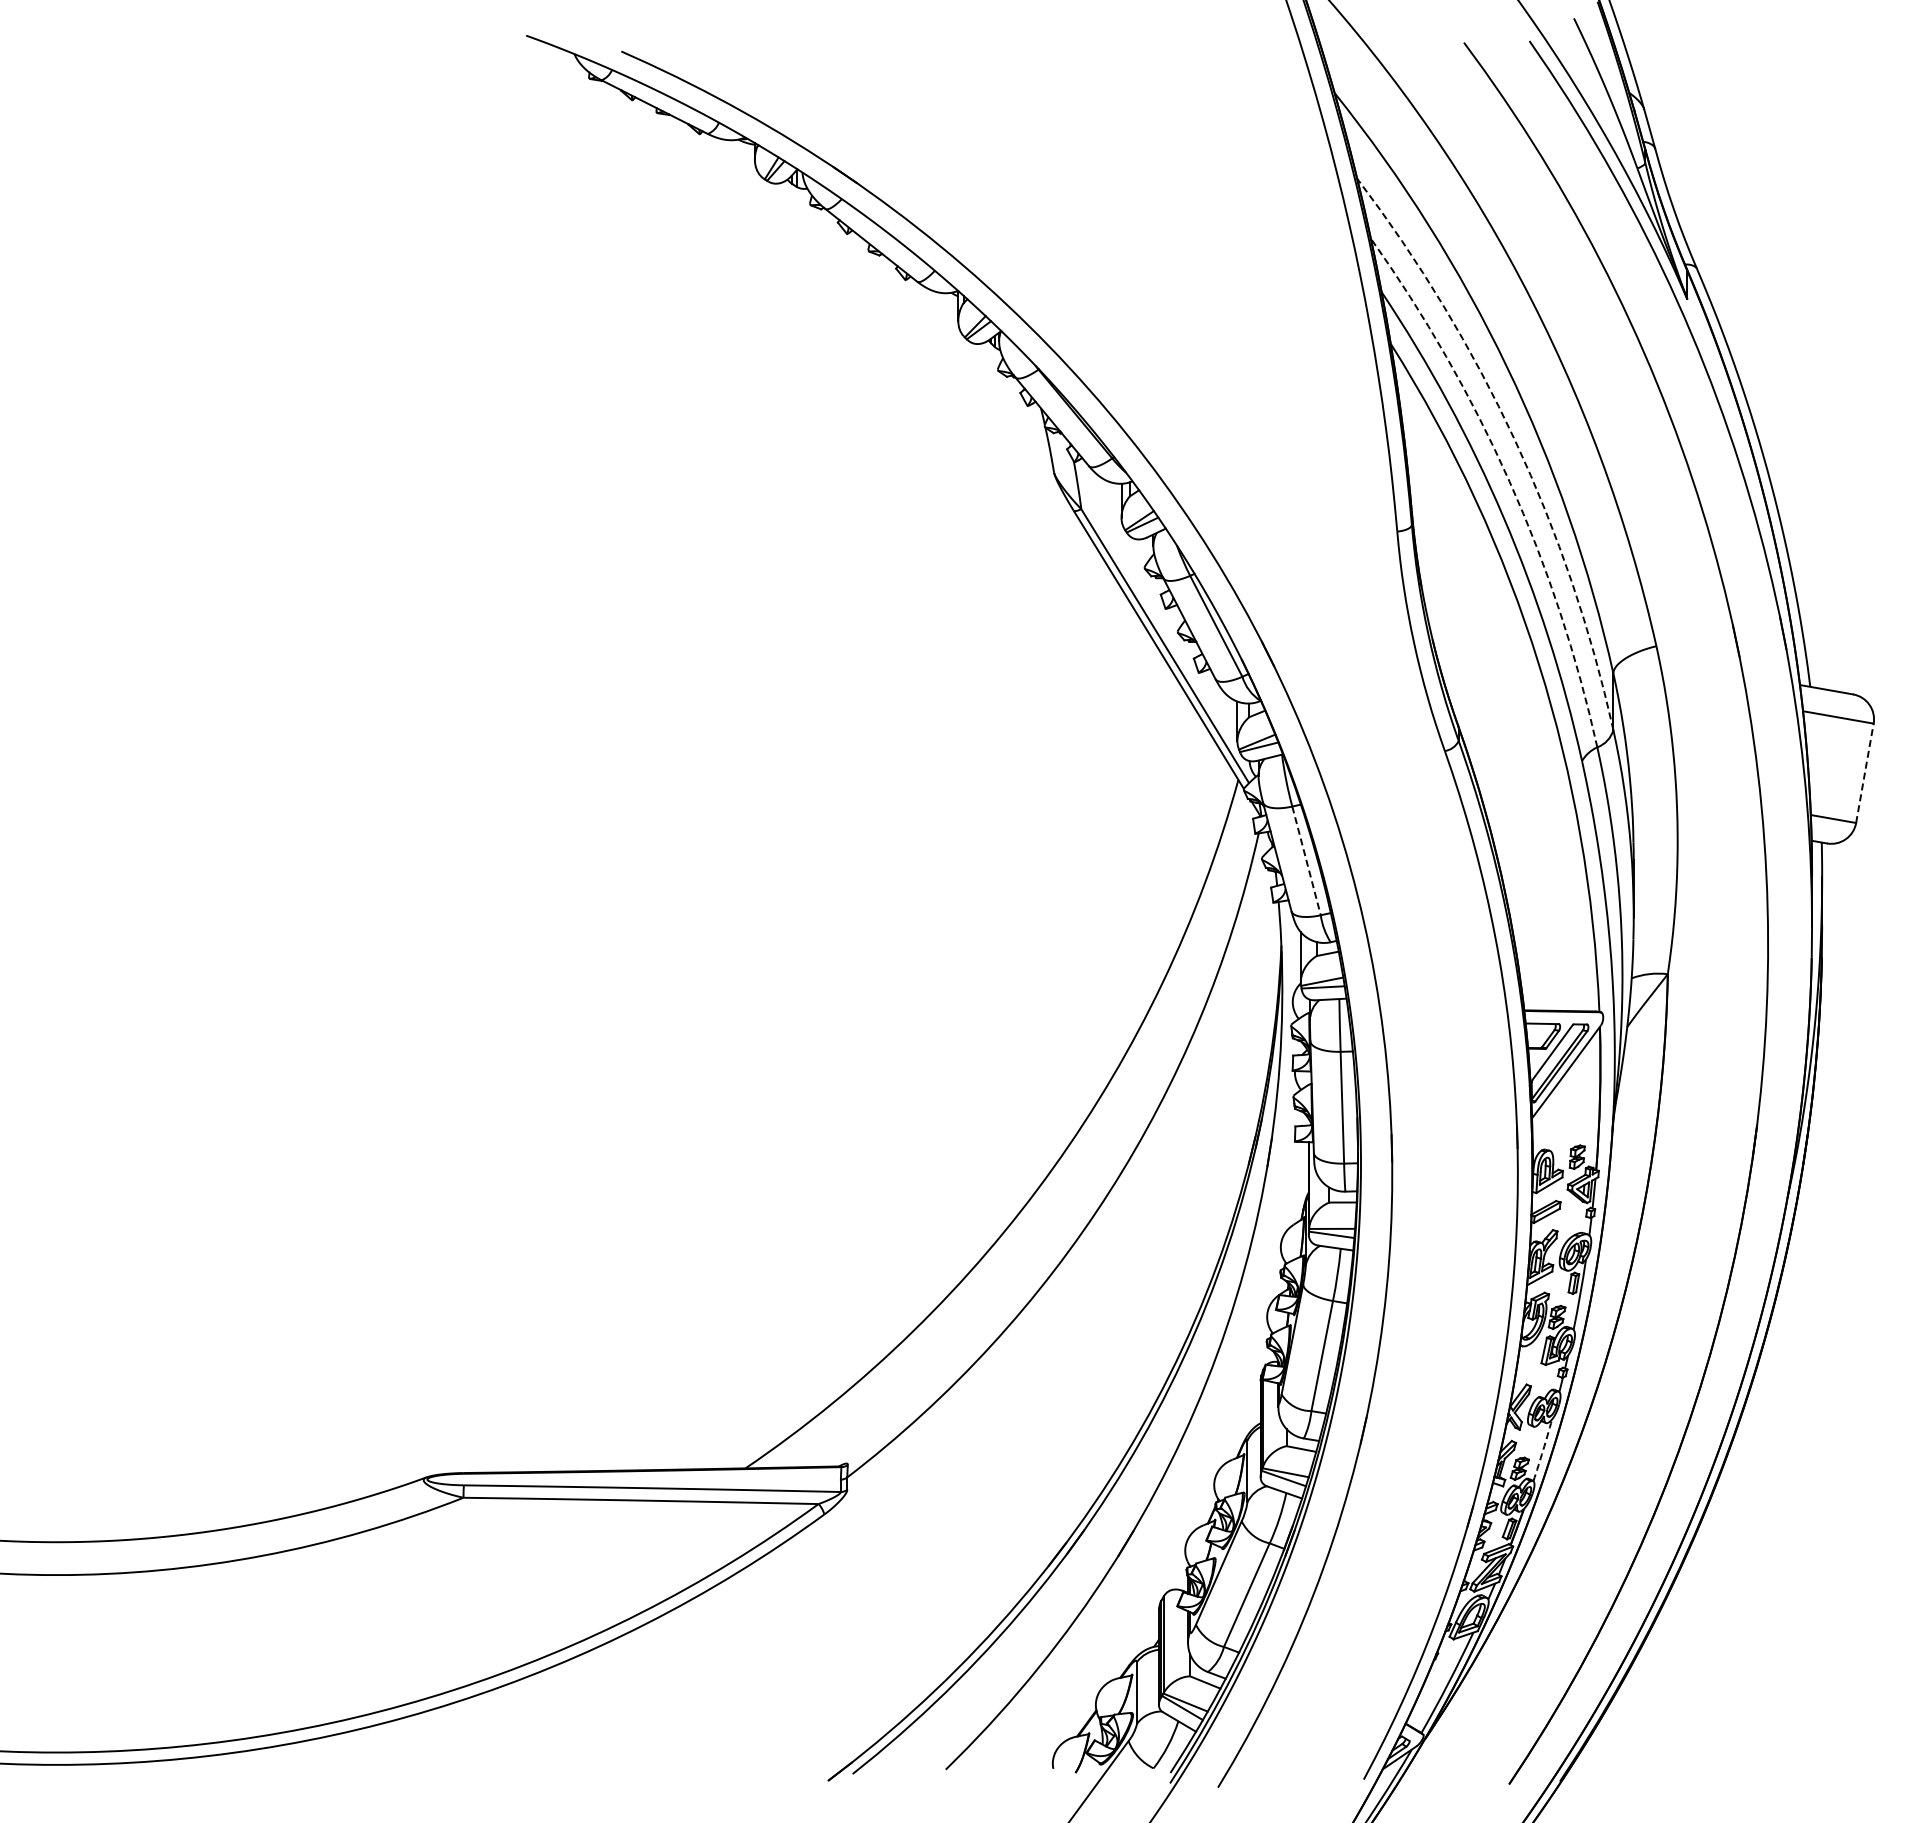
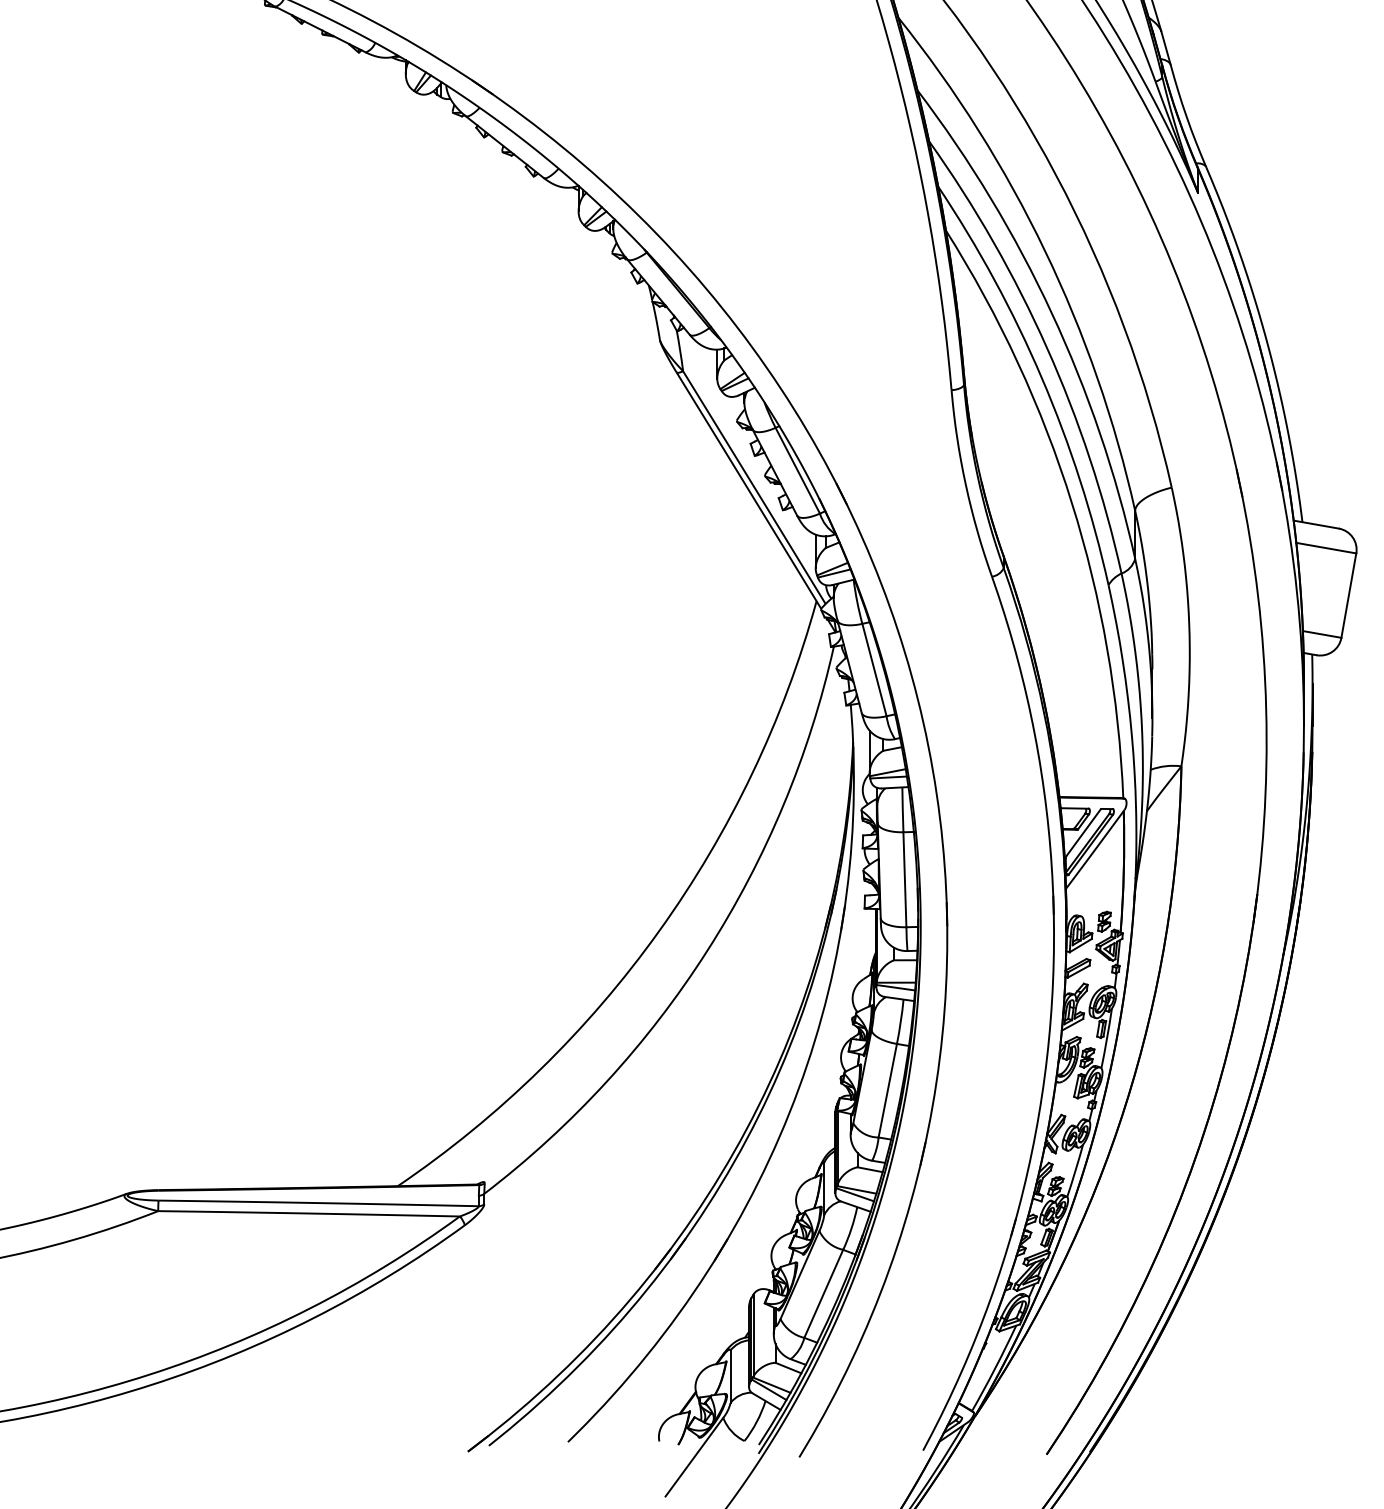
arc: (1515, 440) -> (1052, 312), dashed -> solid
arc: (1509, 481) -> (1046, 347), dashed -> solid
line: (1864, 772) -> (1348, 594), dashed -> solid
line: (1306, 861) -> (874, 670), dashed -> solid
arc: (1543, 1450) -> (1075, 1170), dashed -> solid

